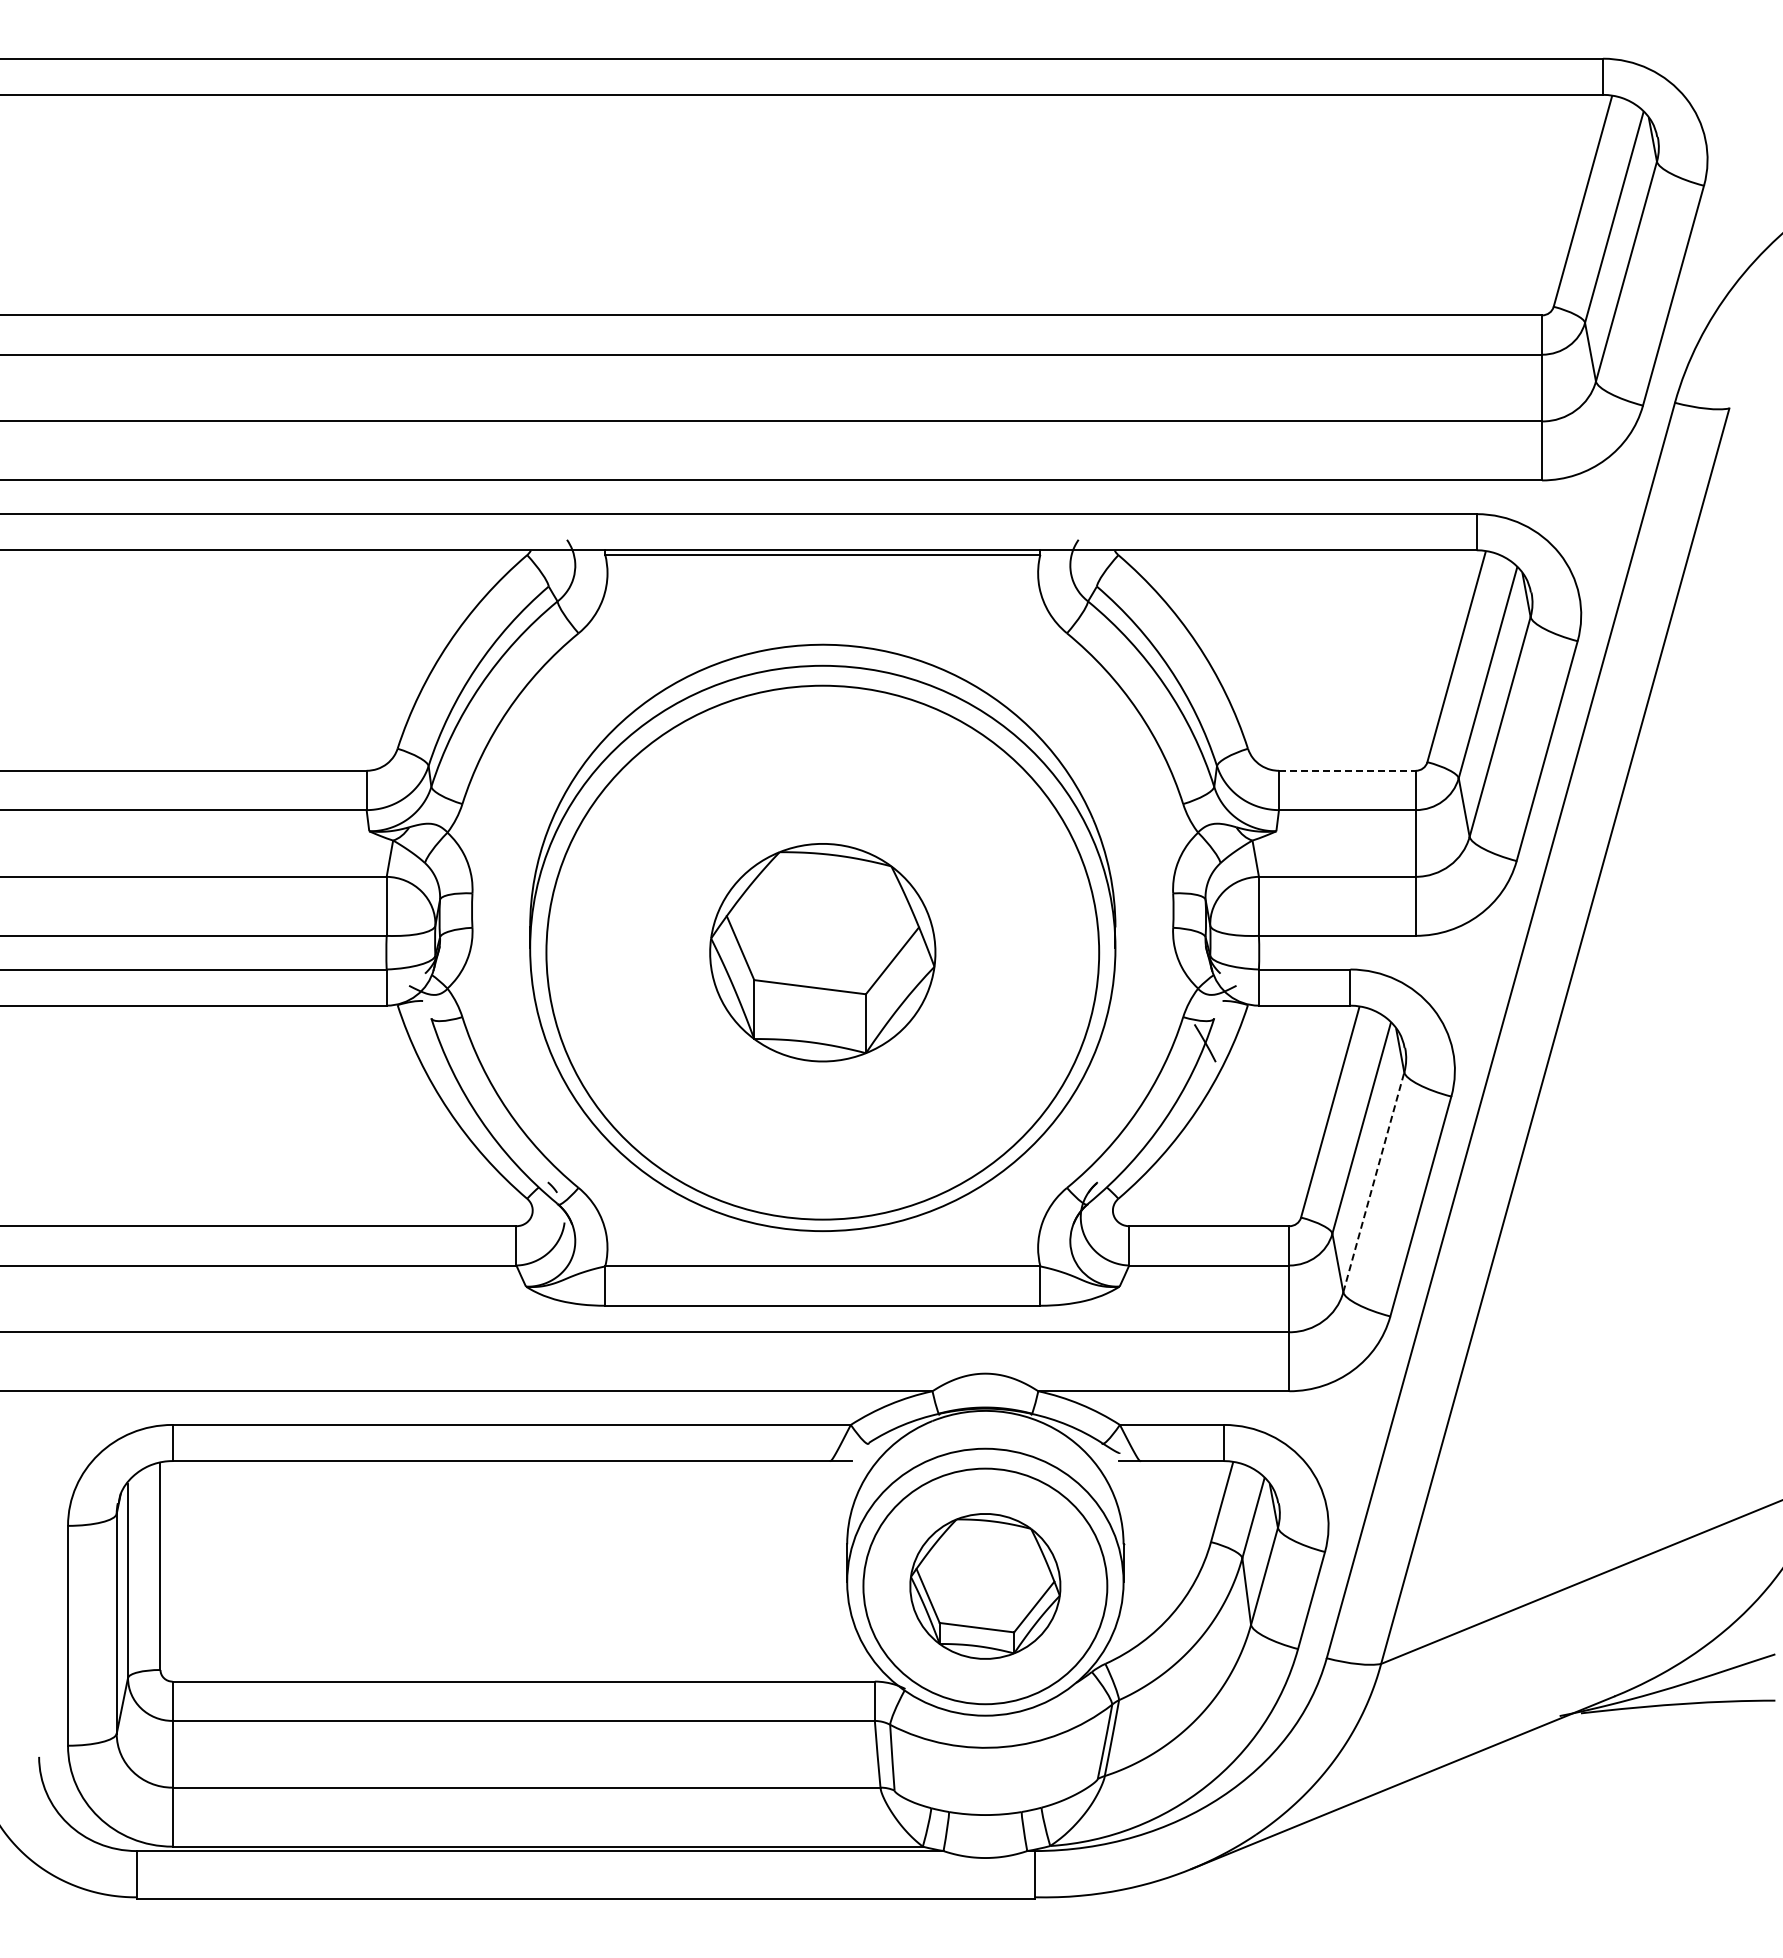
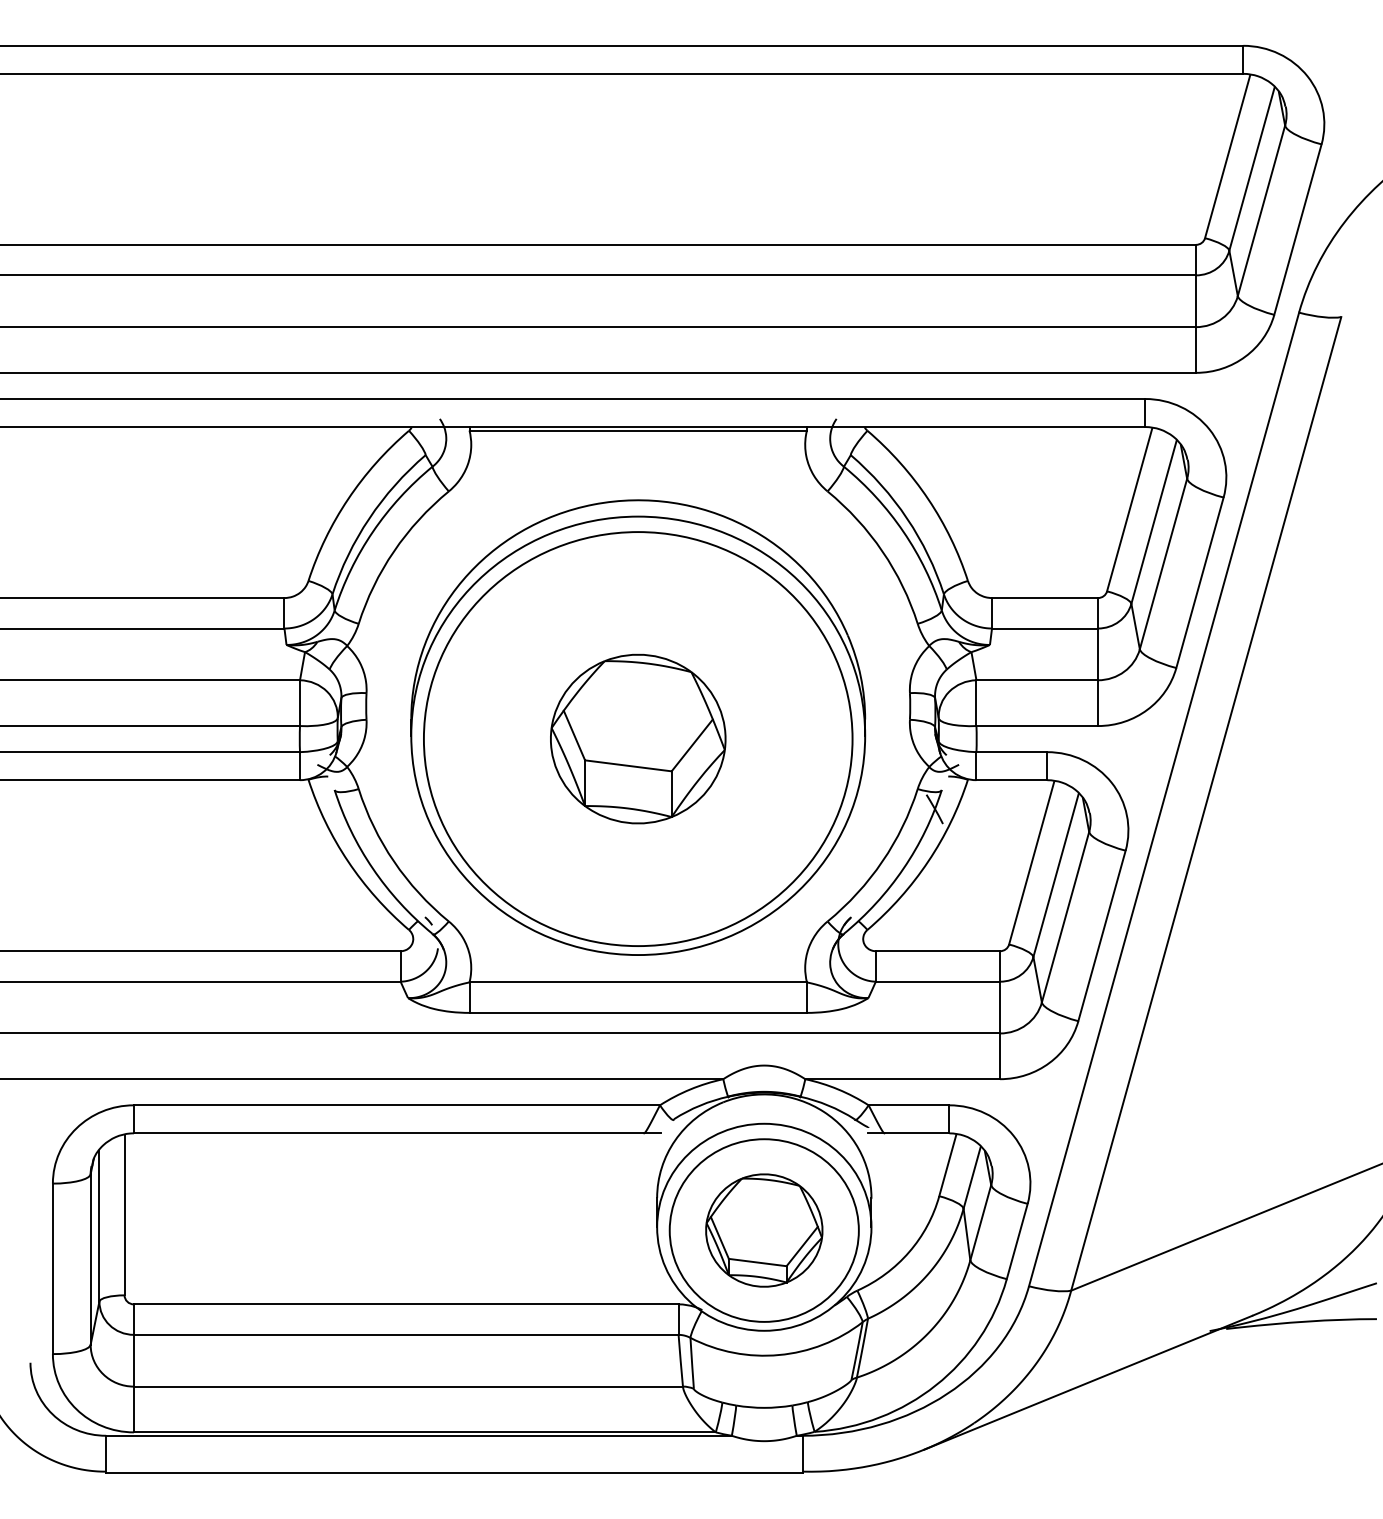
line: (1347, 770) -> (1045, 597), dashed -> solid
line: (1373, 1181) -> (1065, 916), dashed -> solid

